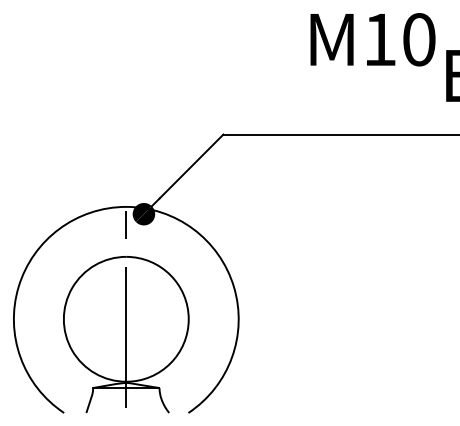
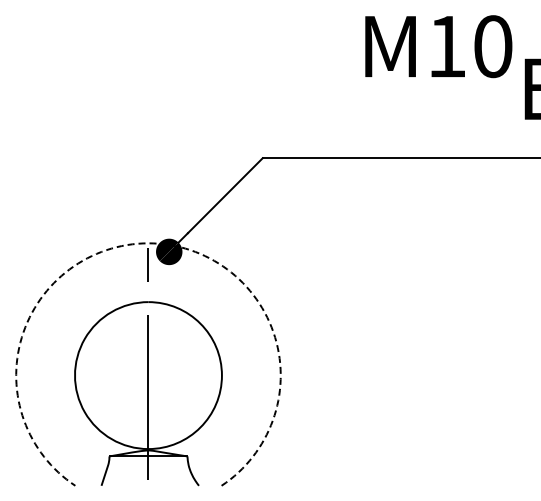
arc: (126, 207) -> (148, 243), solid -> dashed

